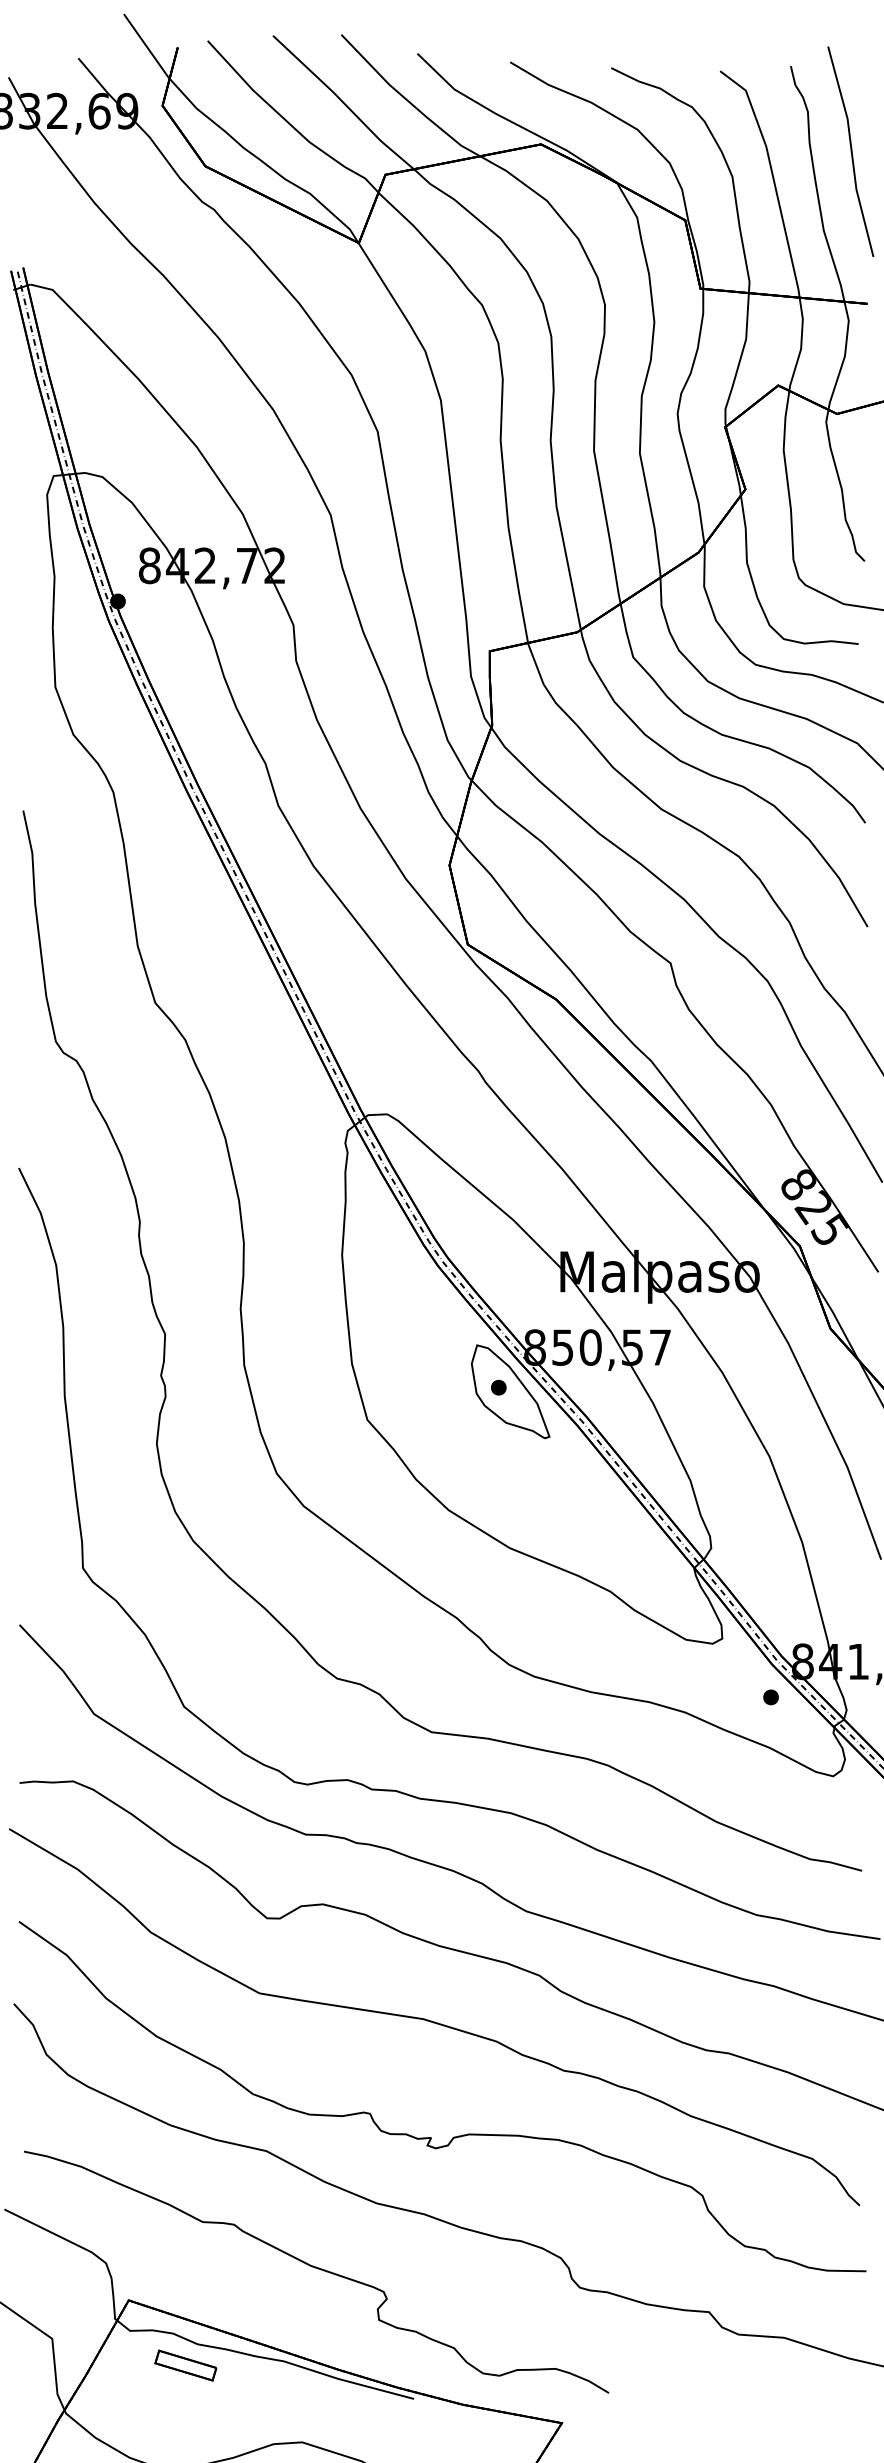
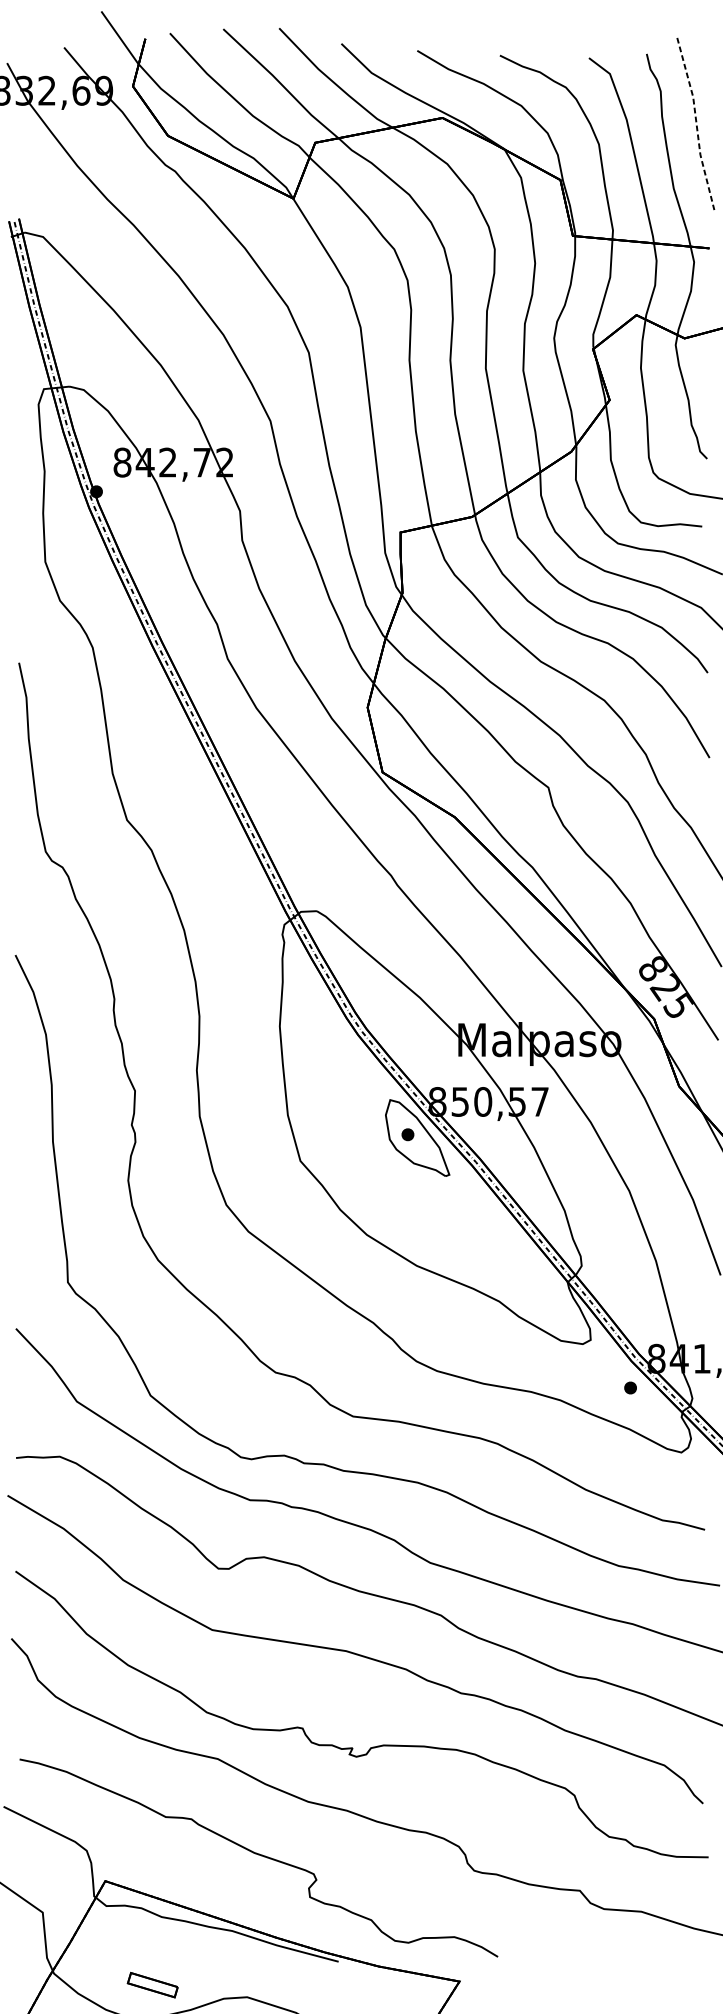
line: (851, 152) -> (696, 124), solid -> dashed
part: (185, 2365) -> (152, 1985), moved

